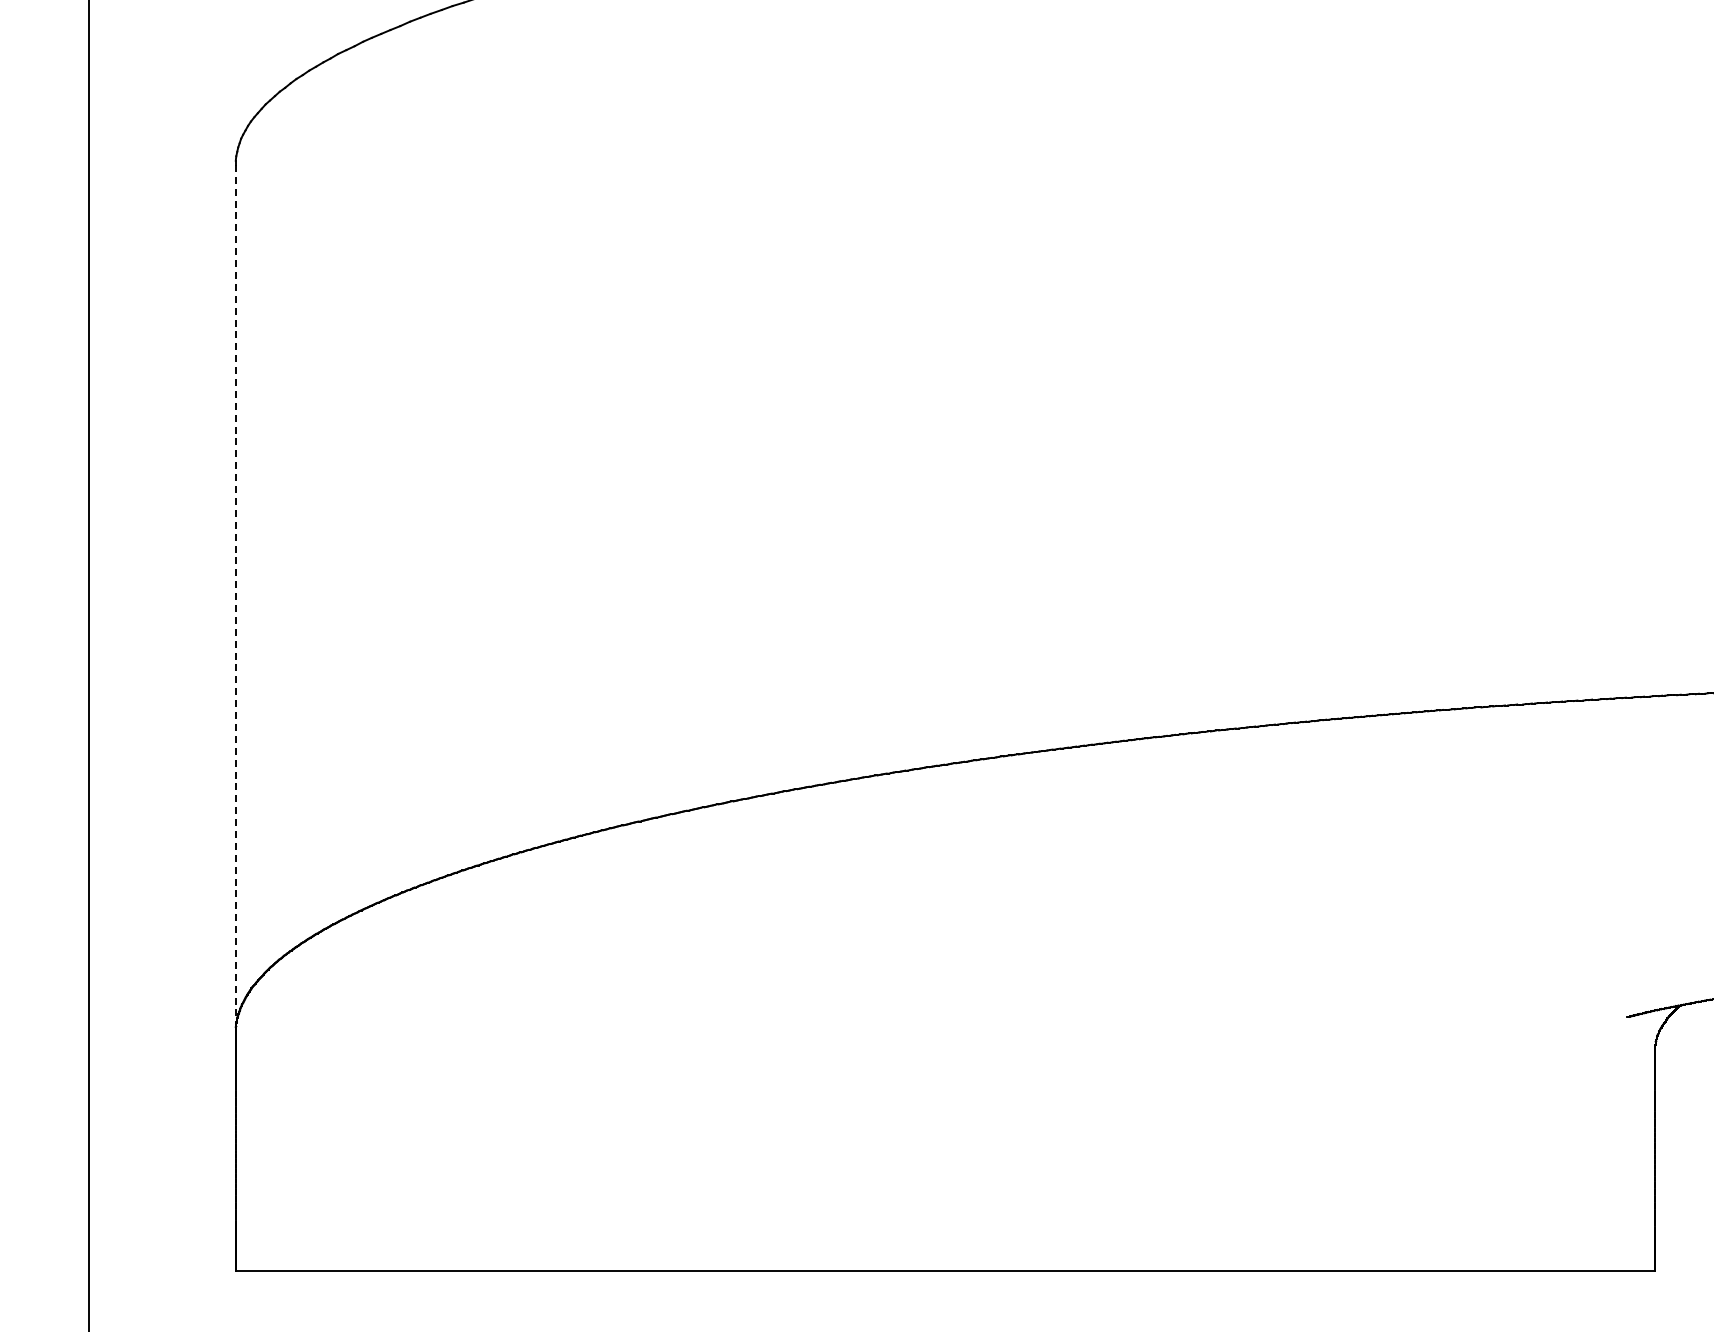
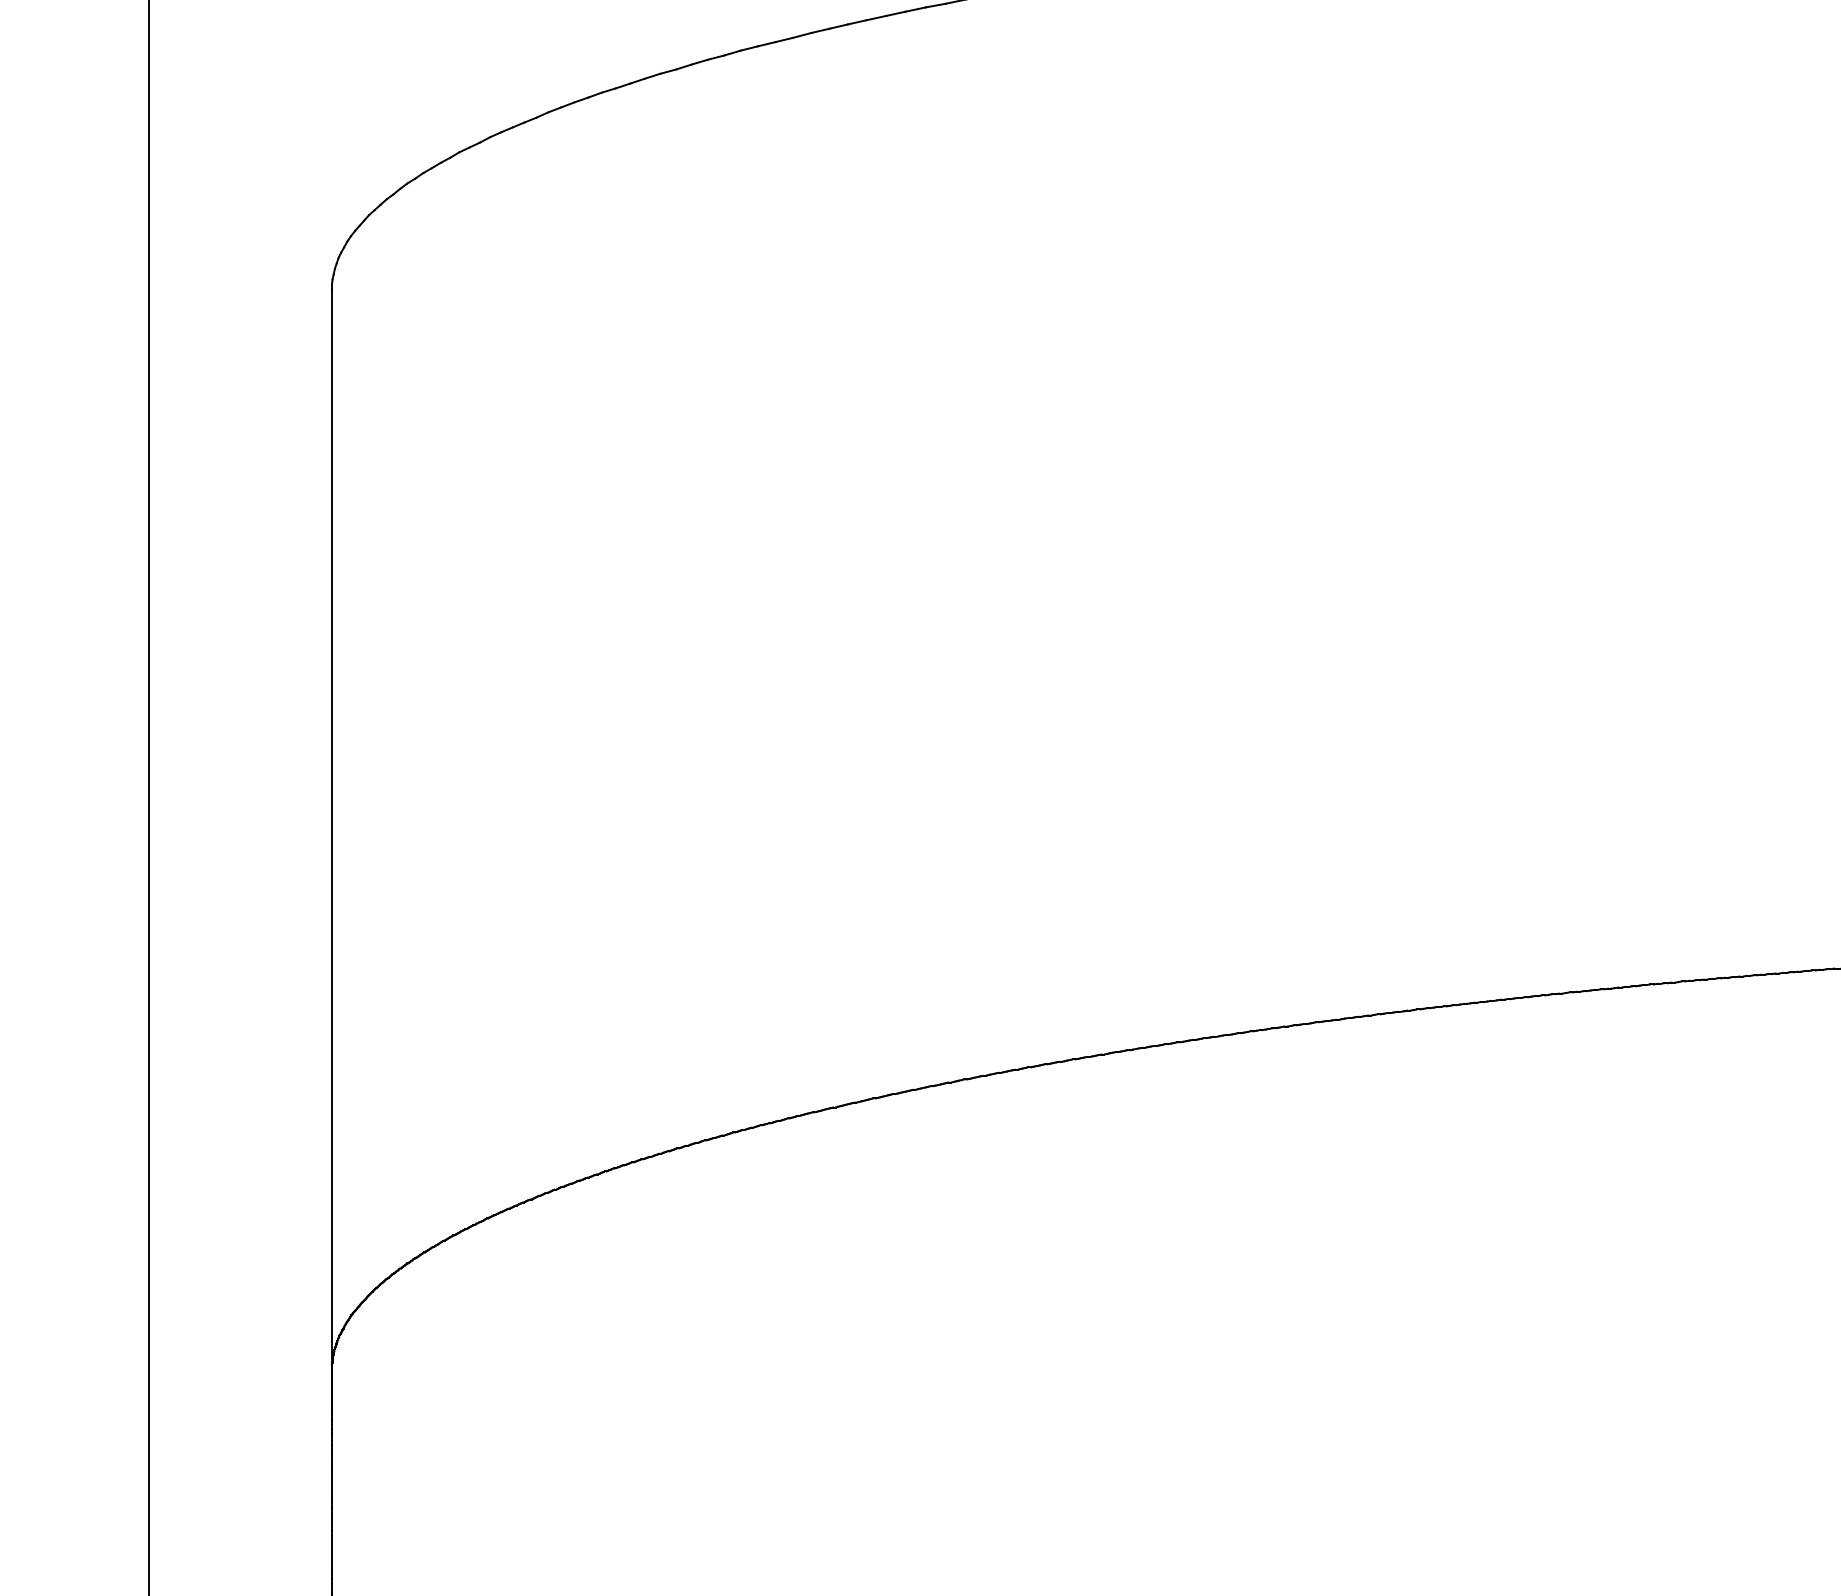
line: (235, 598) -> (331, 829), dashed -> solid

